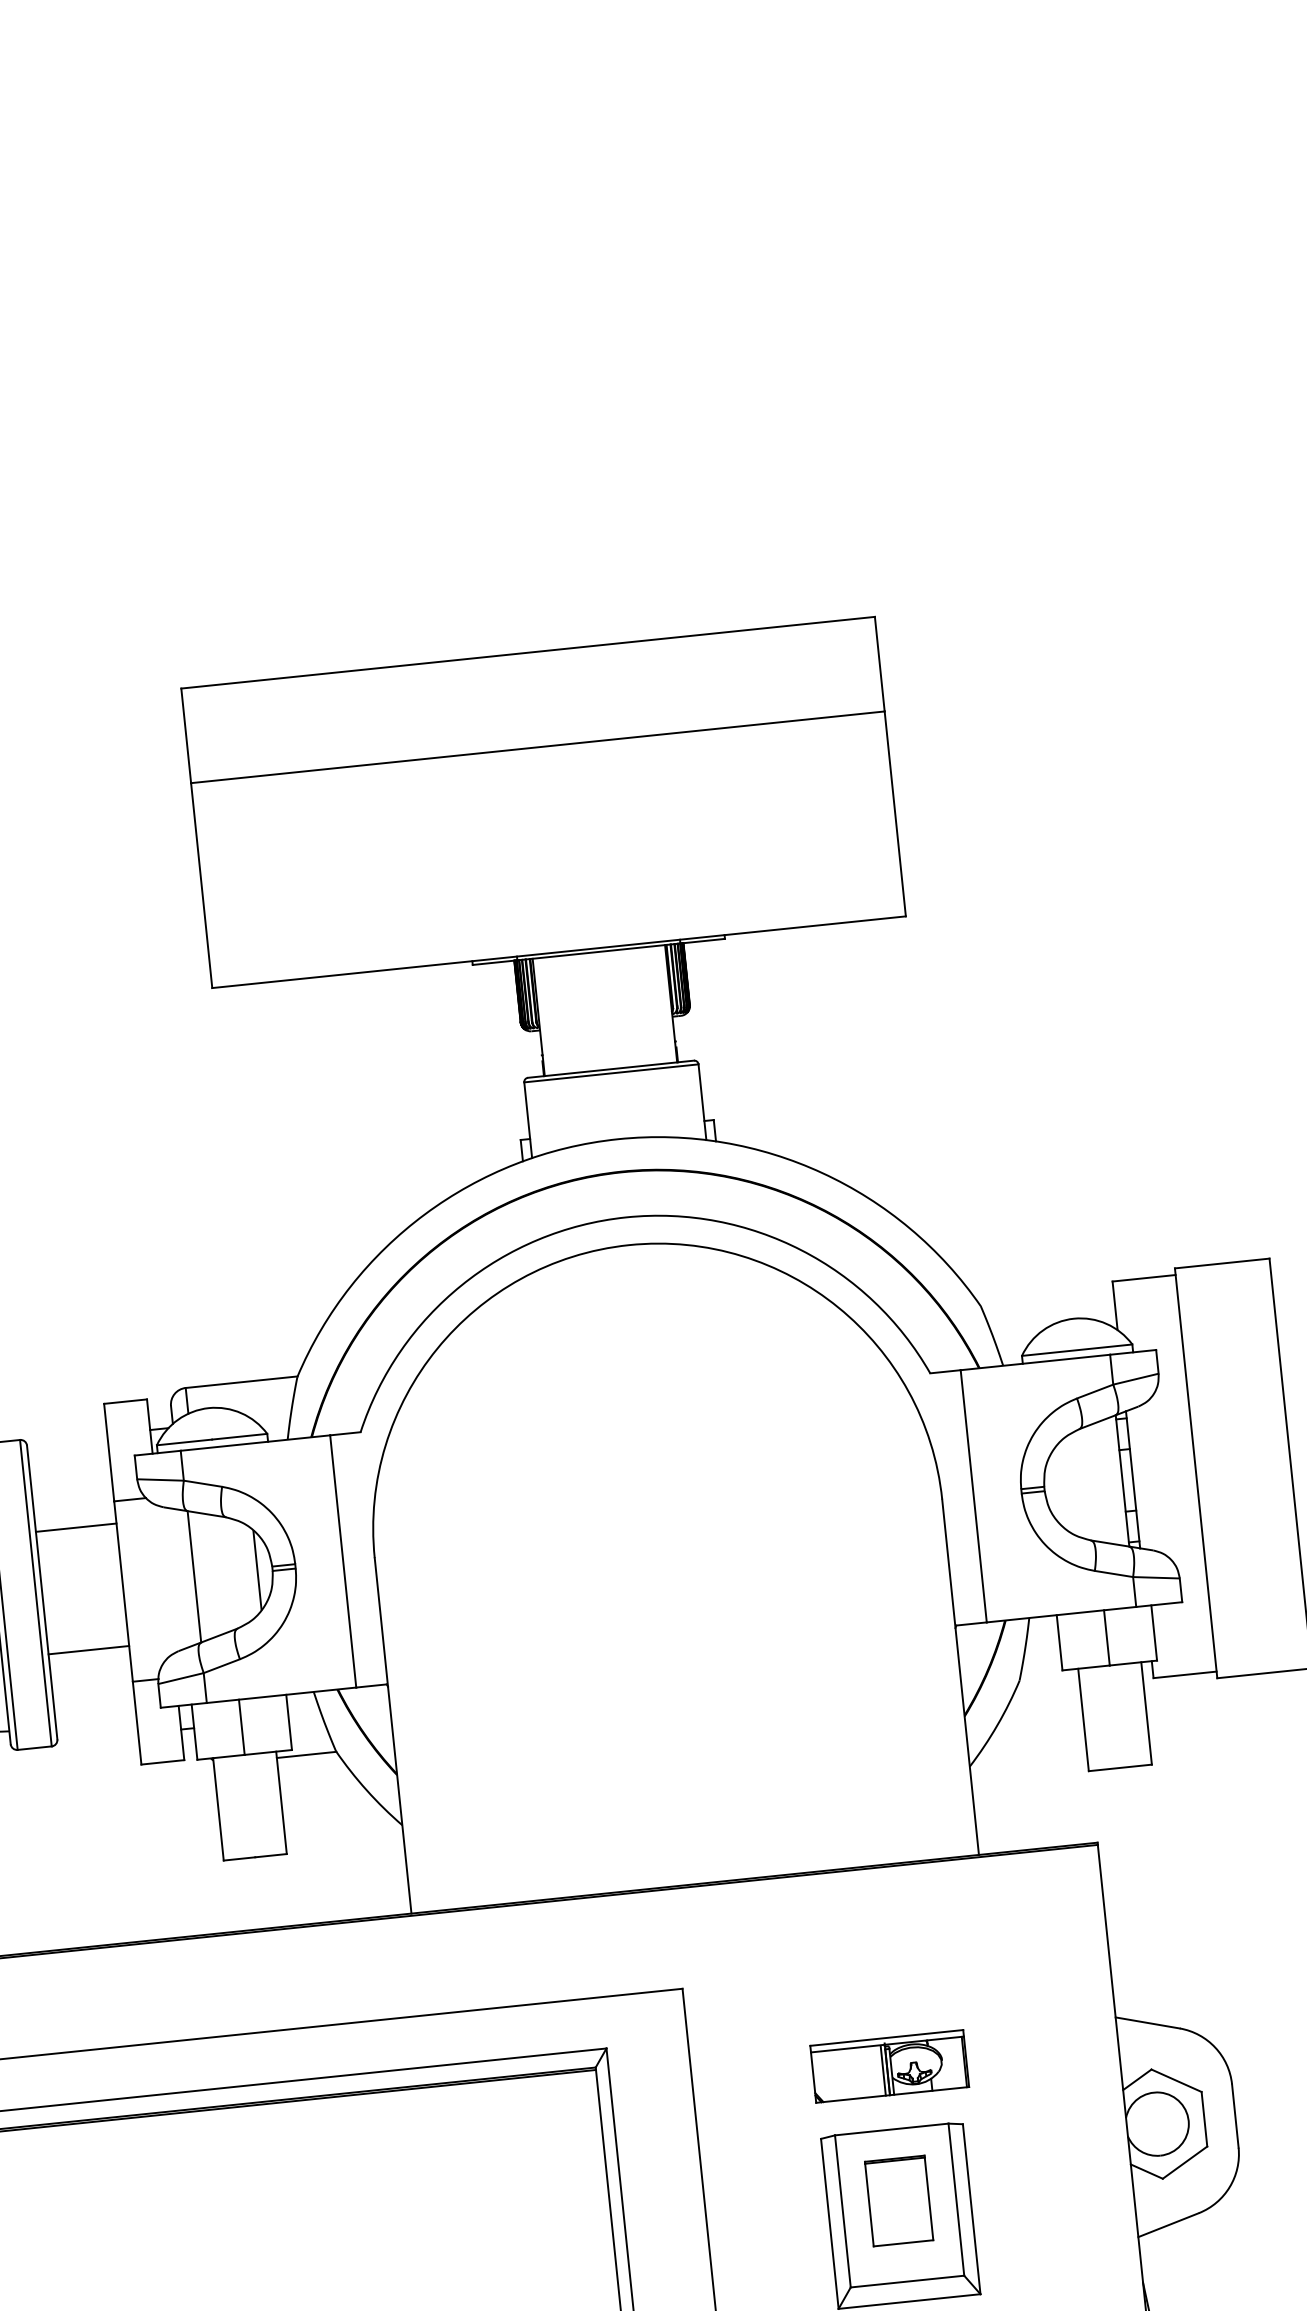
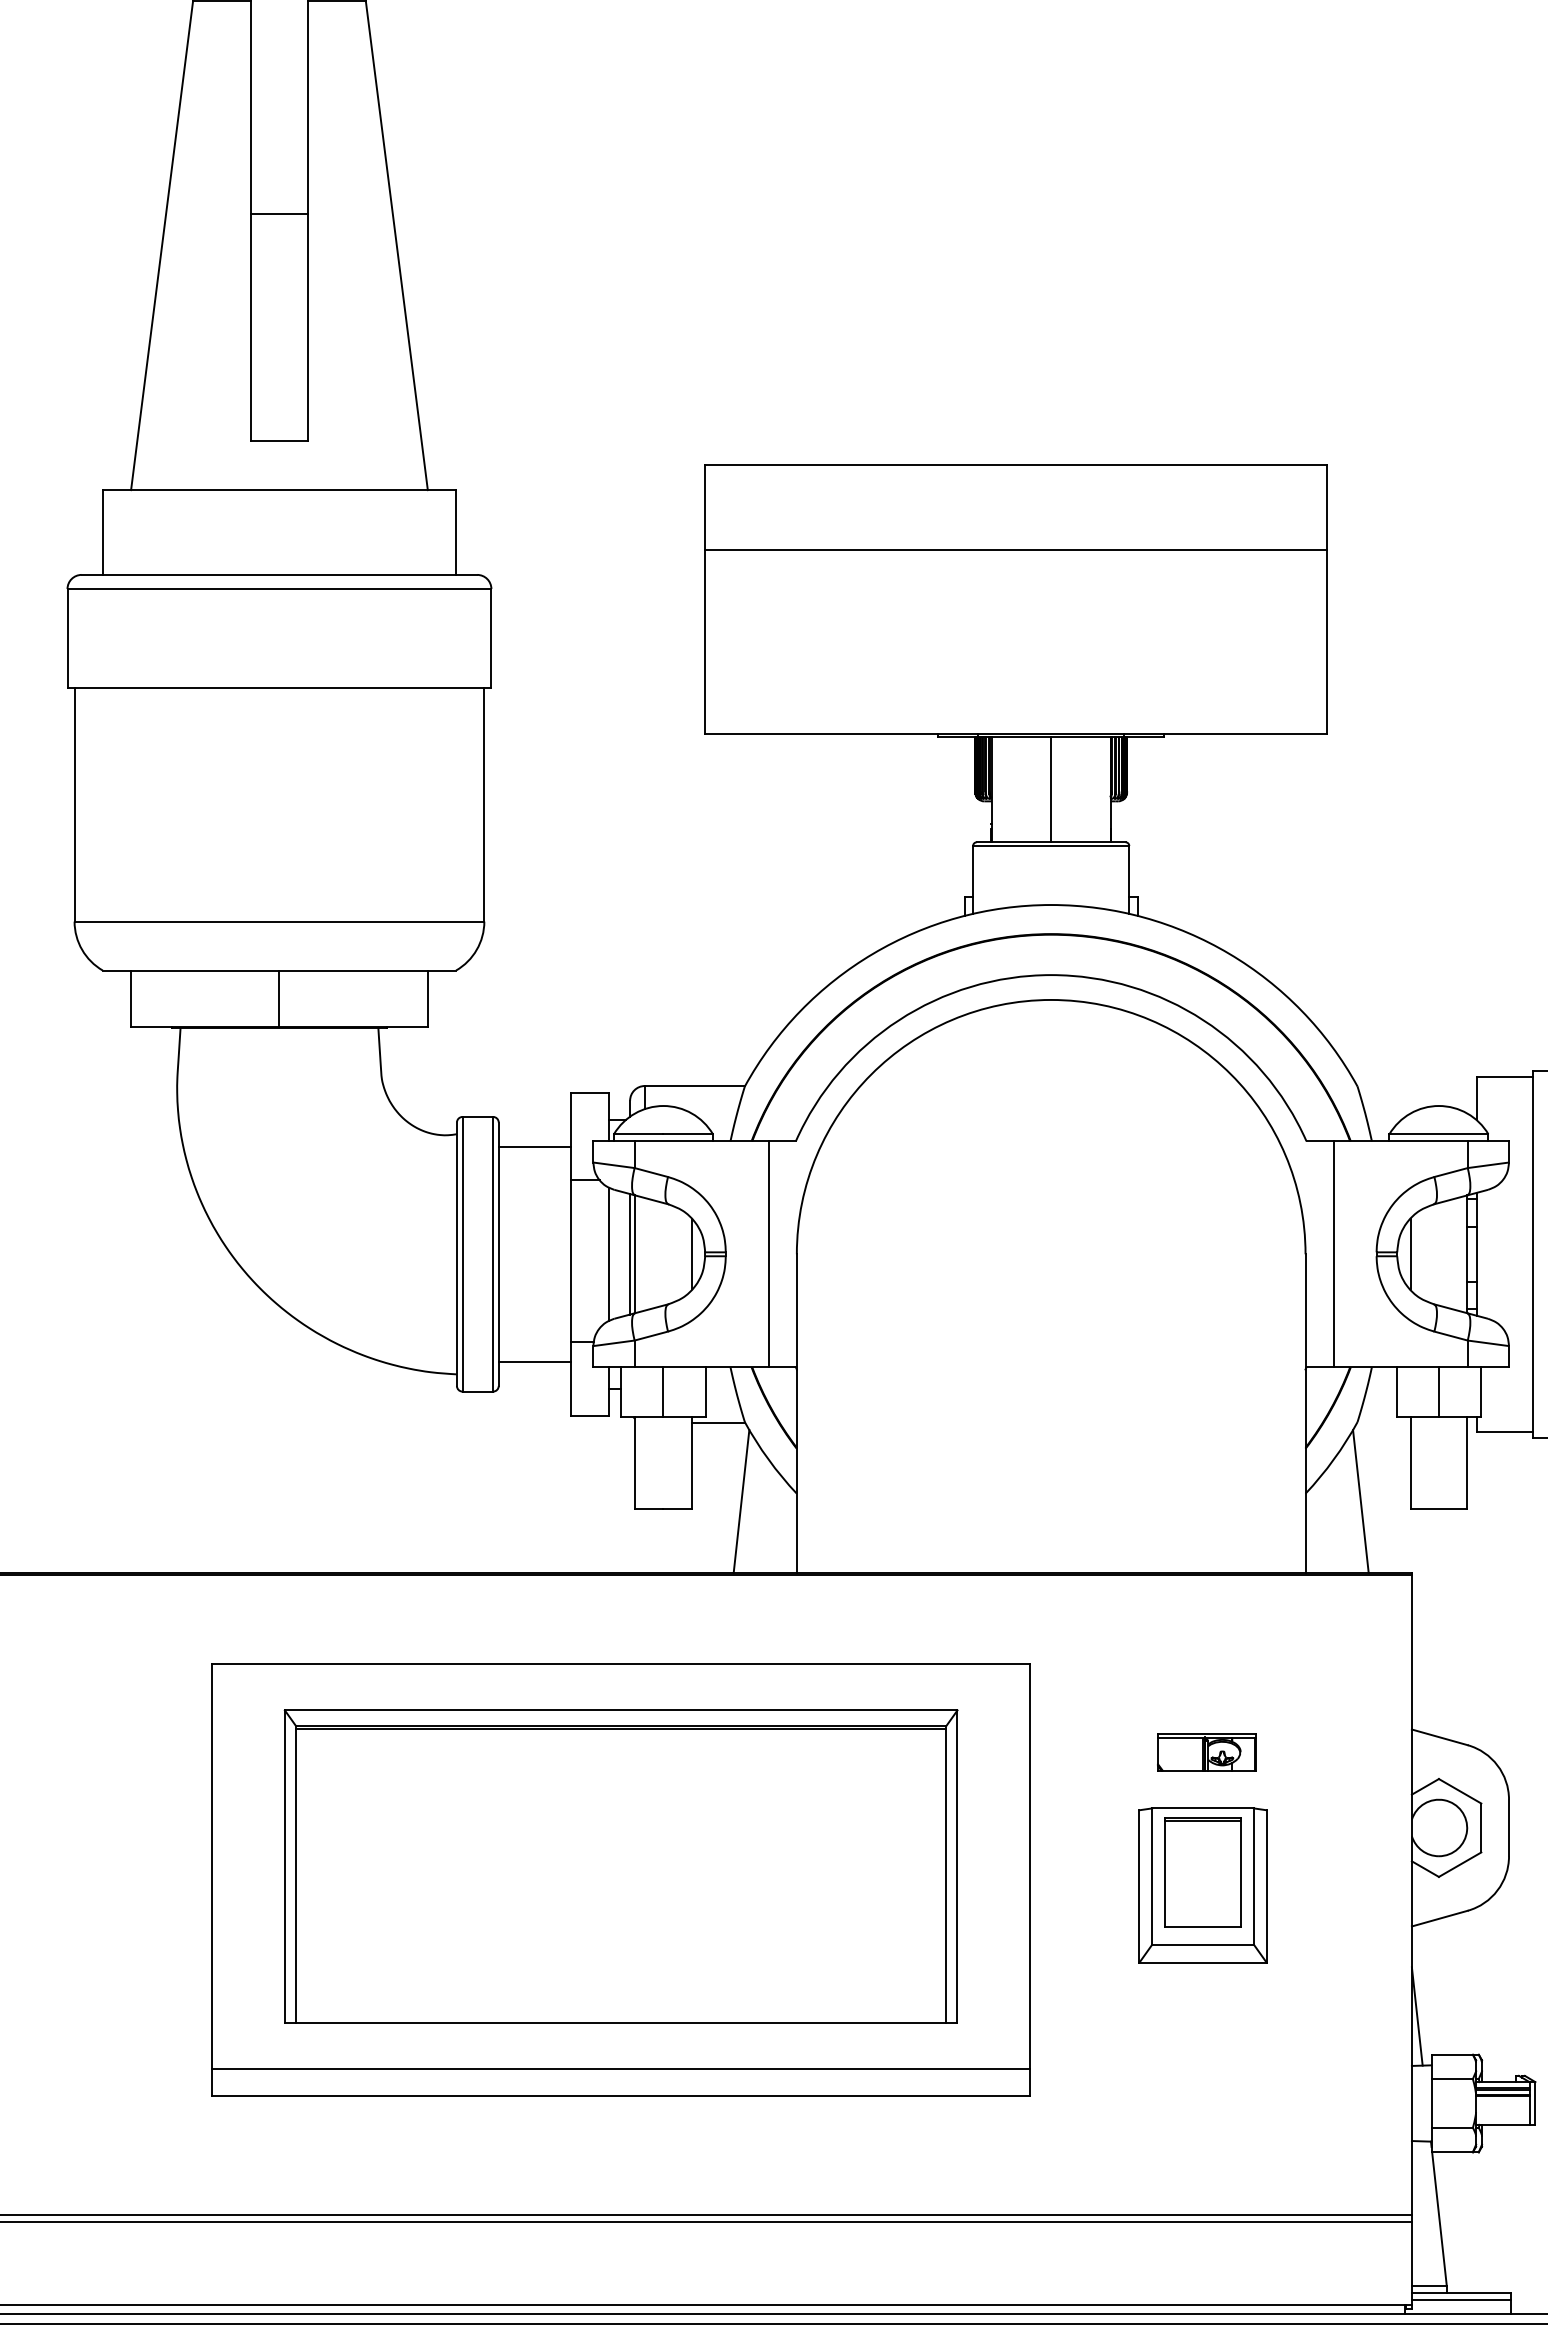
line: (605, 1010) -> (1051, 789), added
line: (1059, 1487) -> (1410, 1254), added
line: (75, 1527) -> (534, 1146), moved
line: (189, 1576) -> (630, 1253), added
line: (165, 1580) -> (609, 1254), added
line: (88, 1650) -> (534, 1361), moved
line: (1032, 1768) -> (1360, 1501), added
line: (341, 1840) -> (741, 1501), added
part: (889, 2066) -> (1206, 1752), size x0.71
part: (898, 2201) -> (1202, 1872), size x1.43

